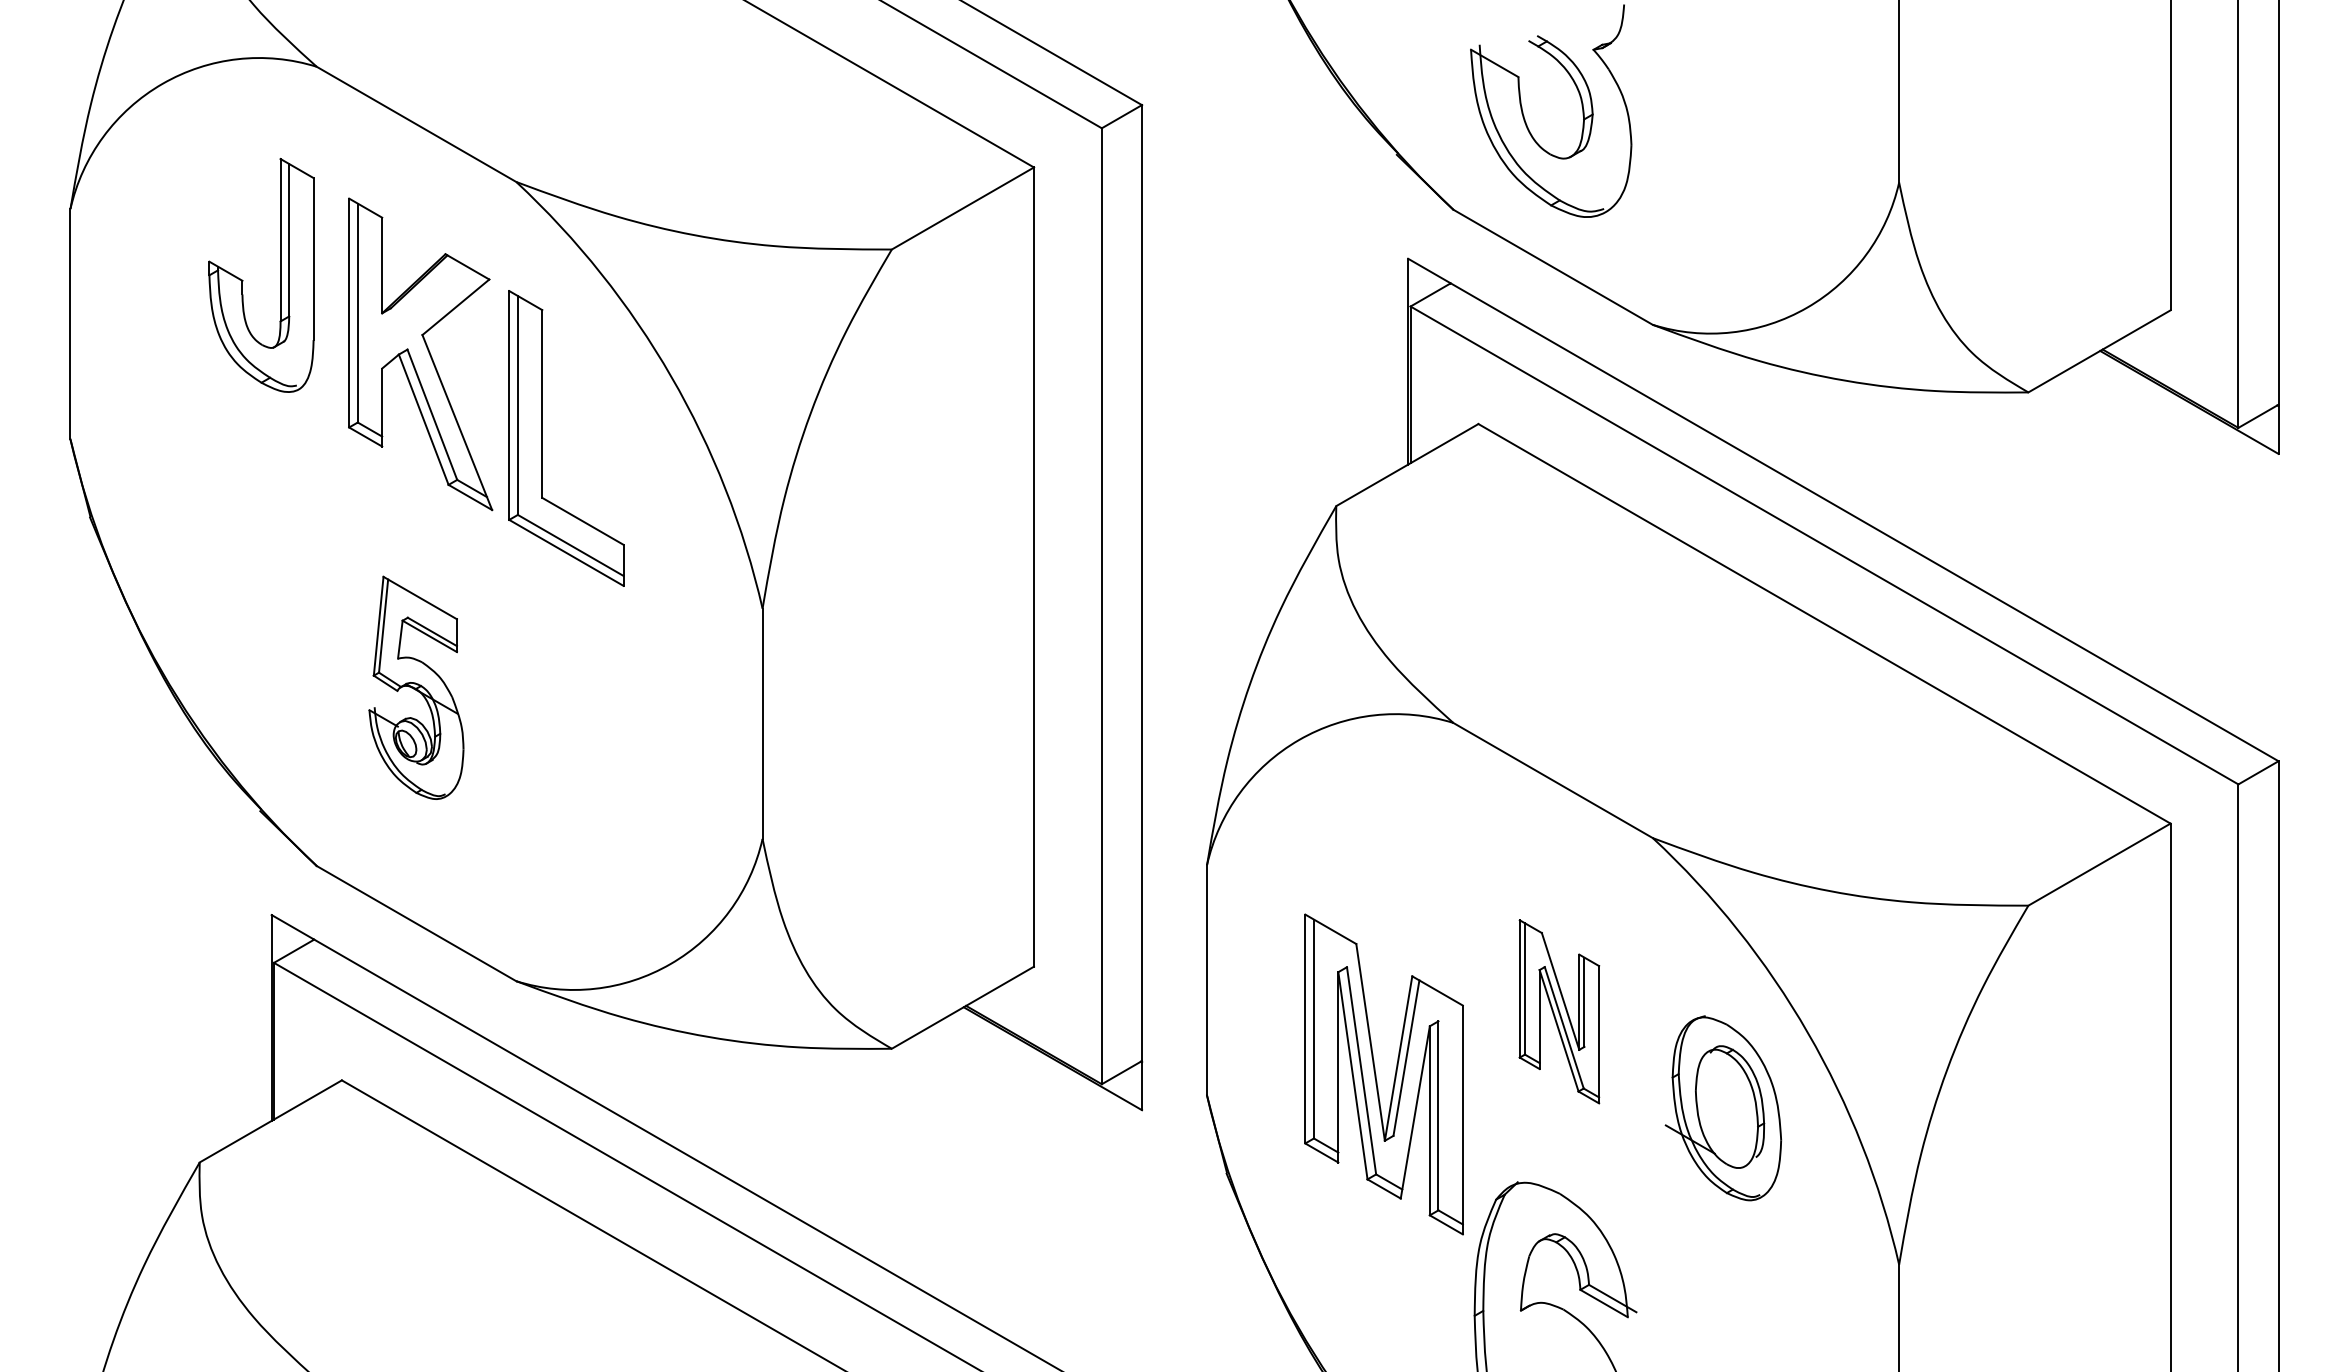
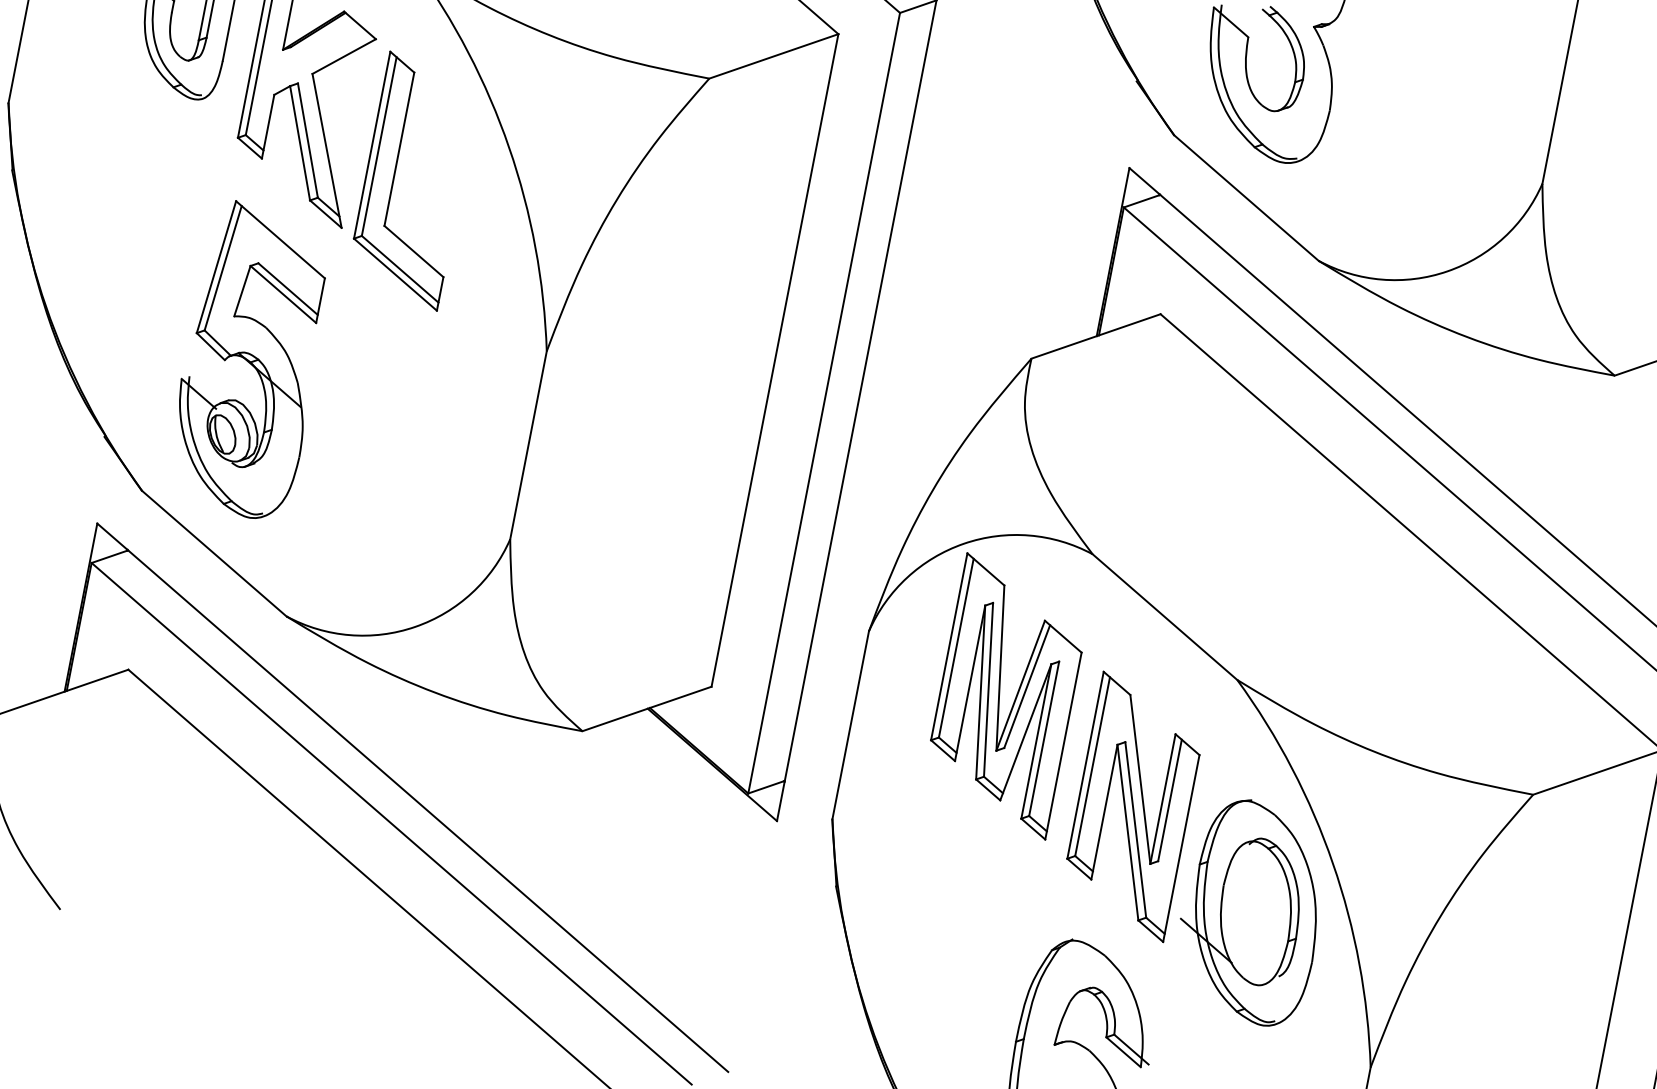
part: (416, 687) -> (251, 360), size x1.67
part: (1559, 1011) -> (1133, 806), size x1.67
part: (1376, 1074) -> (1000, 695), moved
part: (1723, 1107) -> (1252, 911), size x1.43

